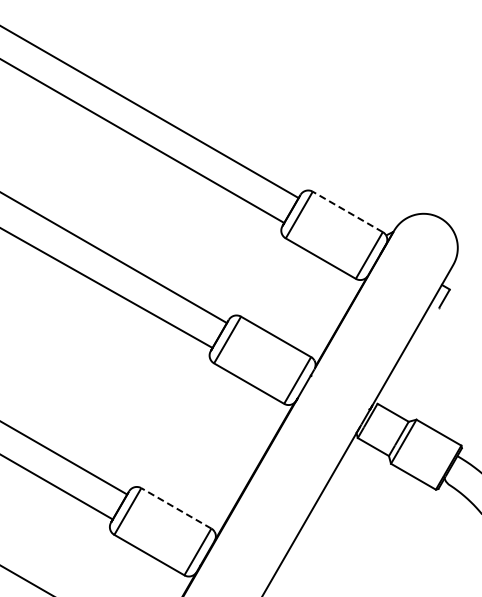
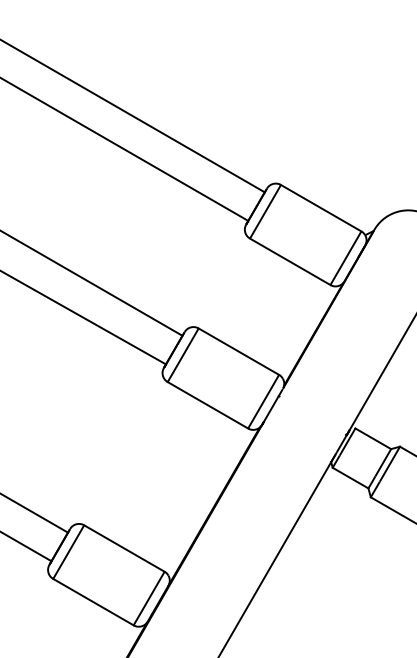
line: (347, 211) -> (320, 207), dashed -> solid
line: (175, 508) -> (123, 548), dashed -> solid

